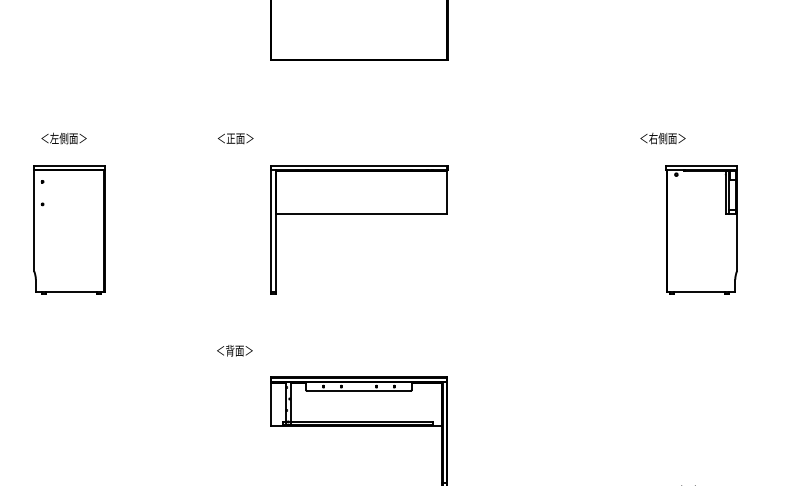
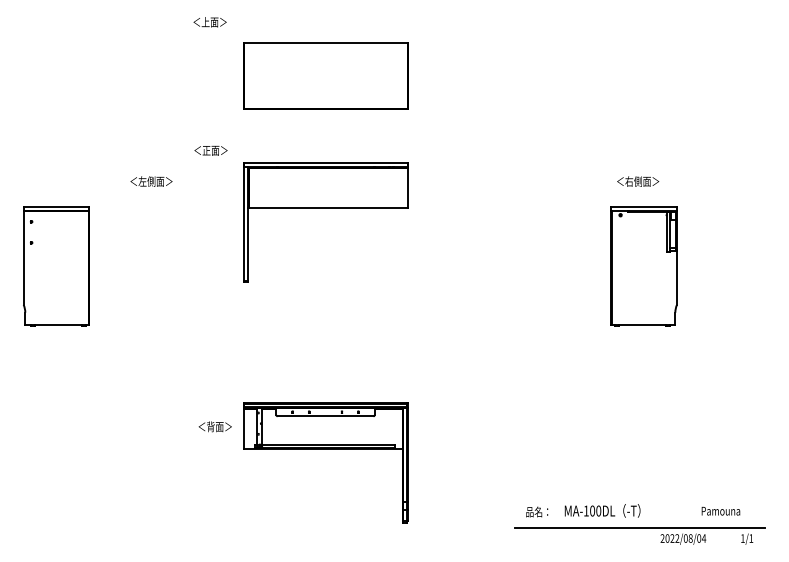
text: (64, 138) -> (151, 181), moved
text: (235, 138) -> (210, 150), moved
text: (663, 138) -> (638, 181), moved
part: (358, 214) -> (325, 208), moved
text: (234, 350) -> (214, 426), moved

